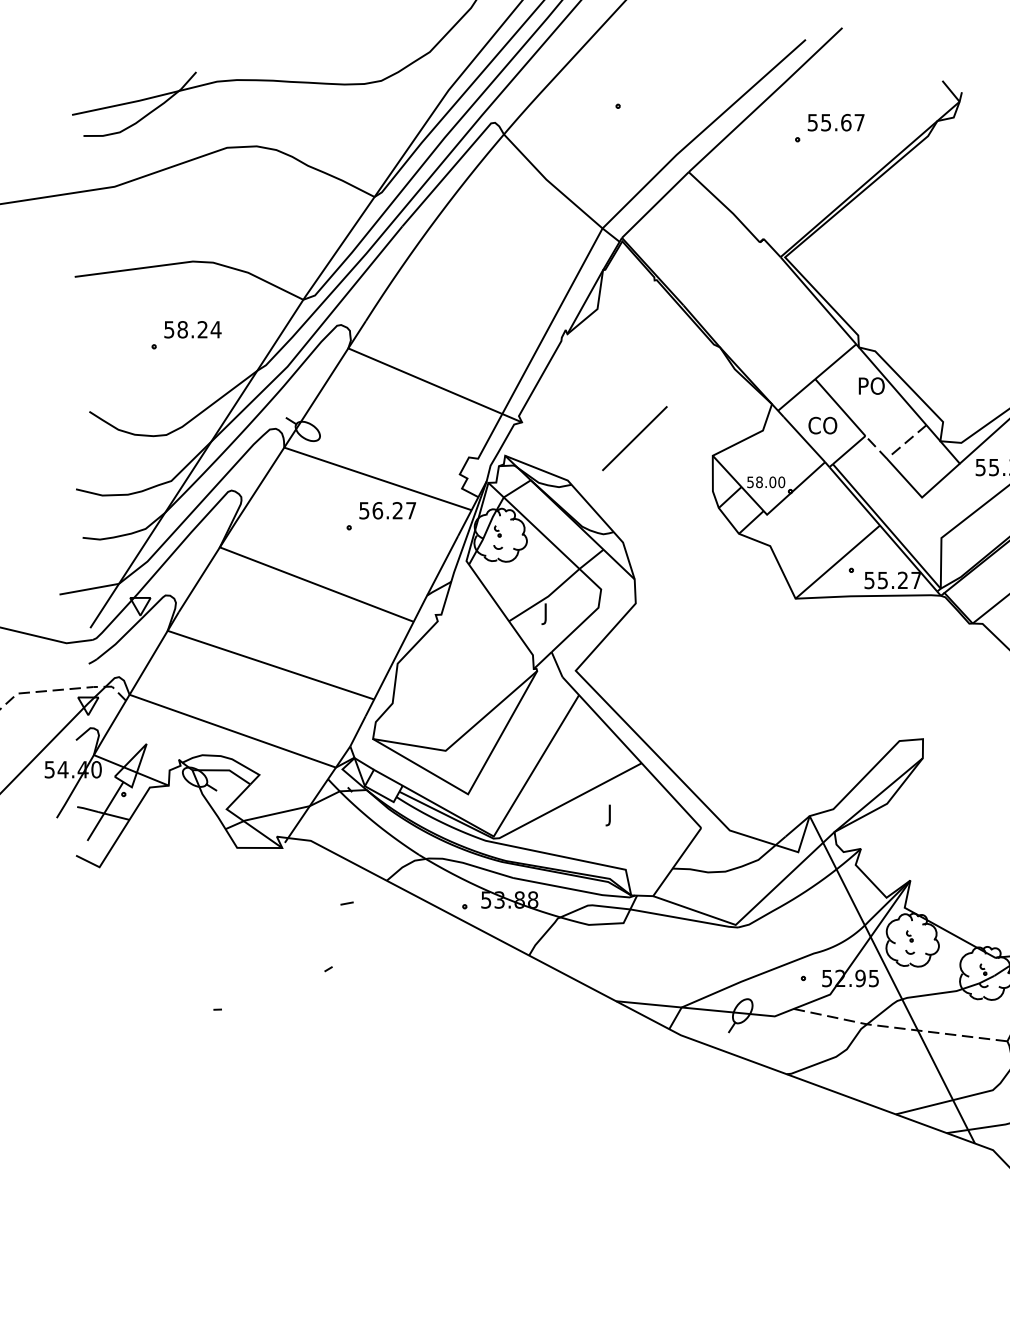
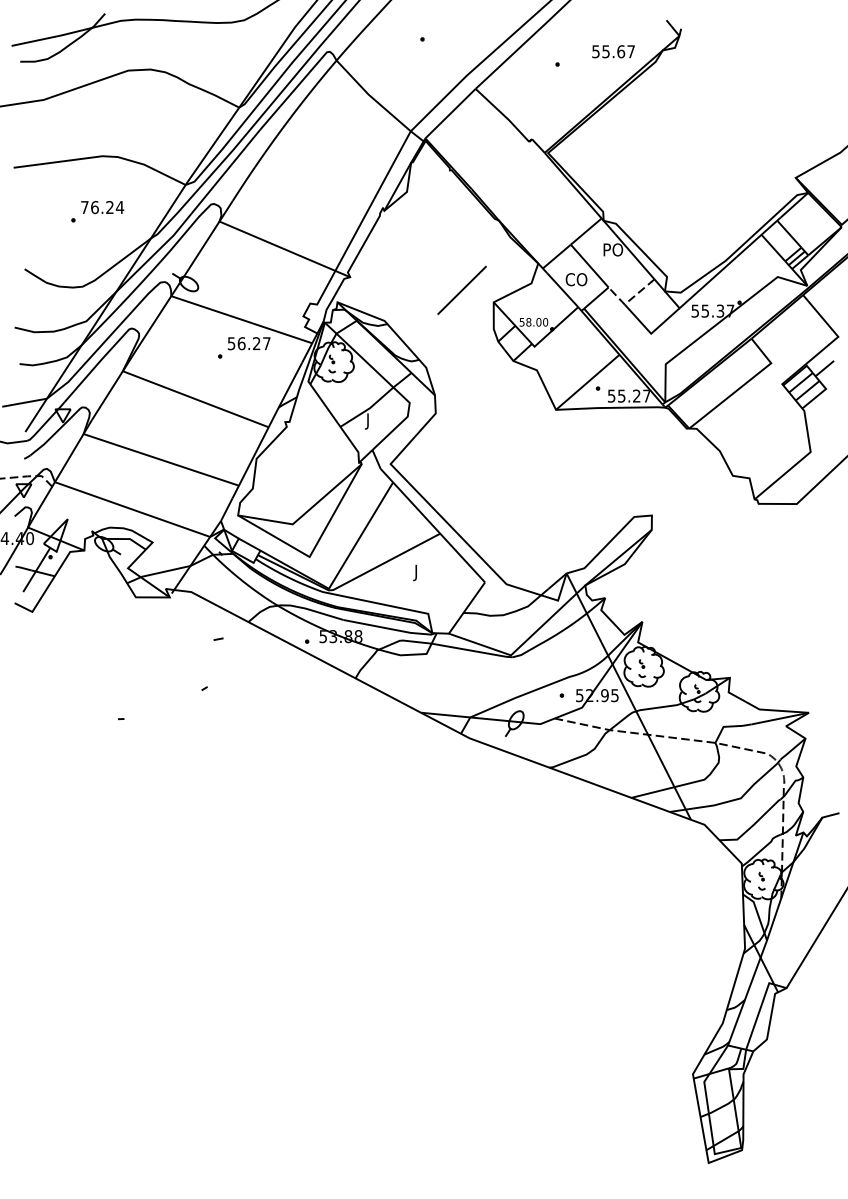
text: (836, 122) -> (613, 51), moved
text: (175, 329) -> (89, 207), 58.24 -> 76.24
line: (634, 437) -> (461, 289), moved

